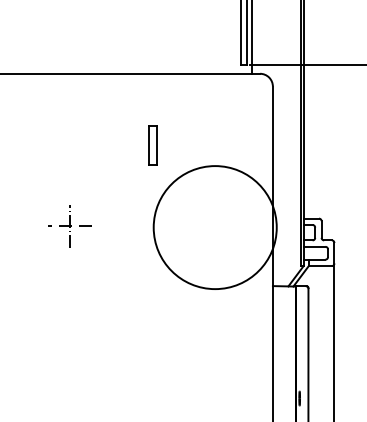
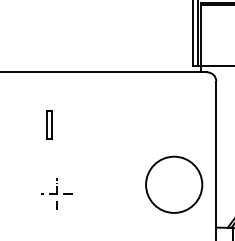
part: (152, 145) -> (49, 124), moved
part: (69, 226) -> (56, 194), moved
circle: (214, 227) -> (173, 184), size x0.62

